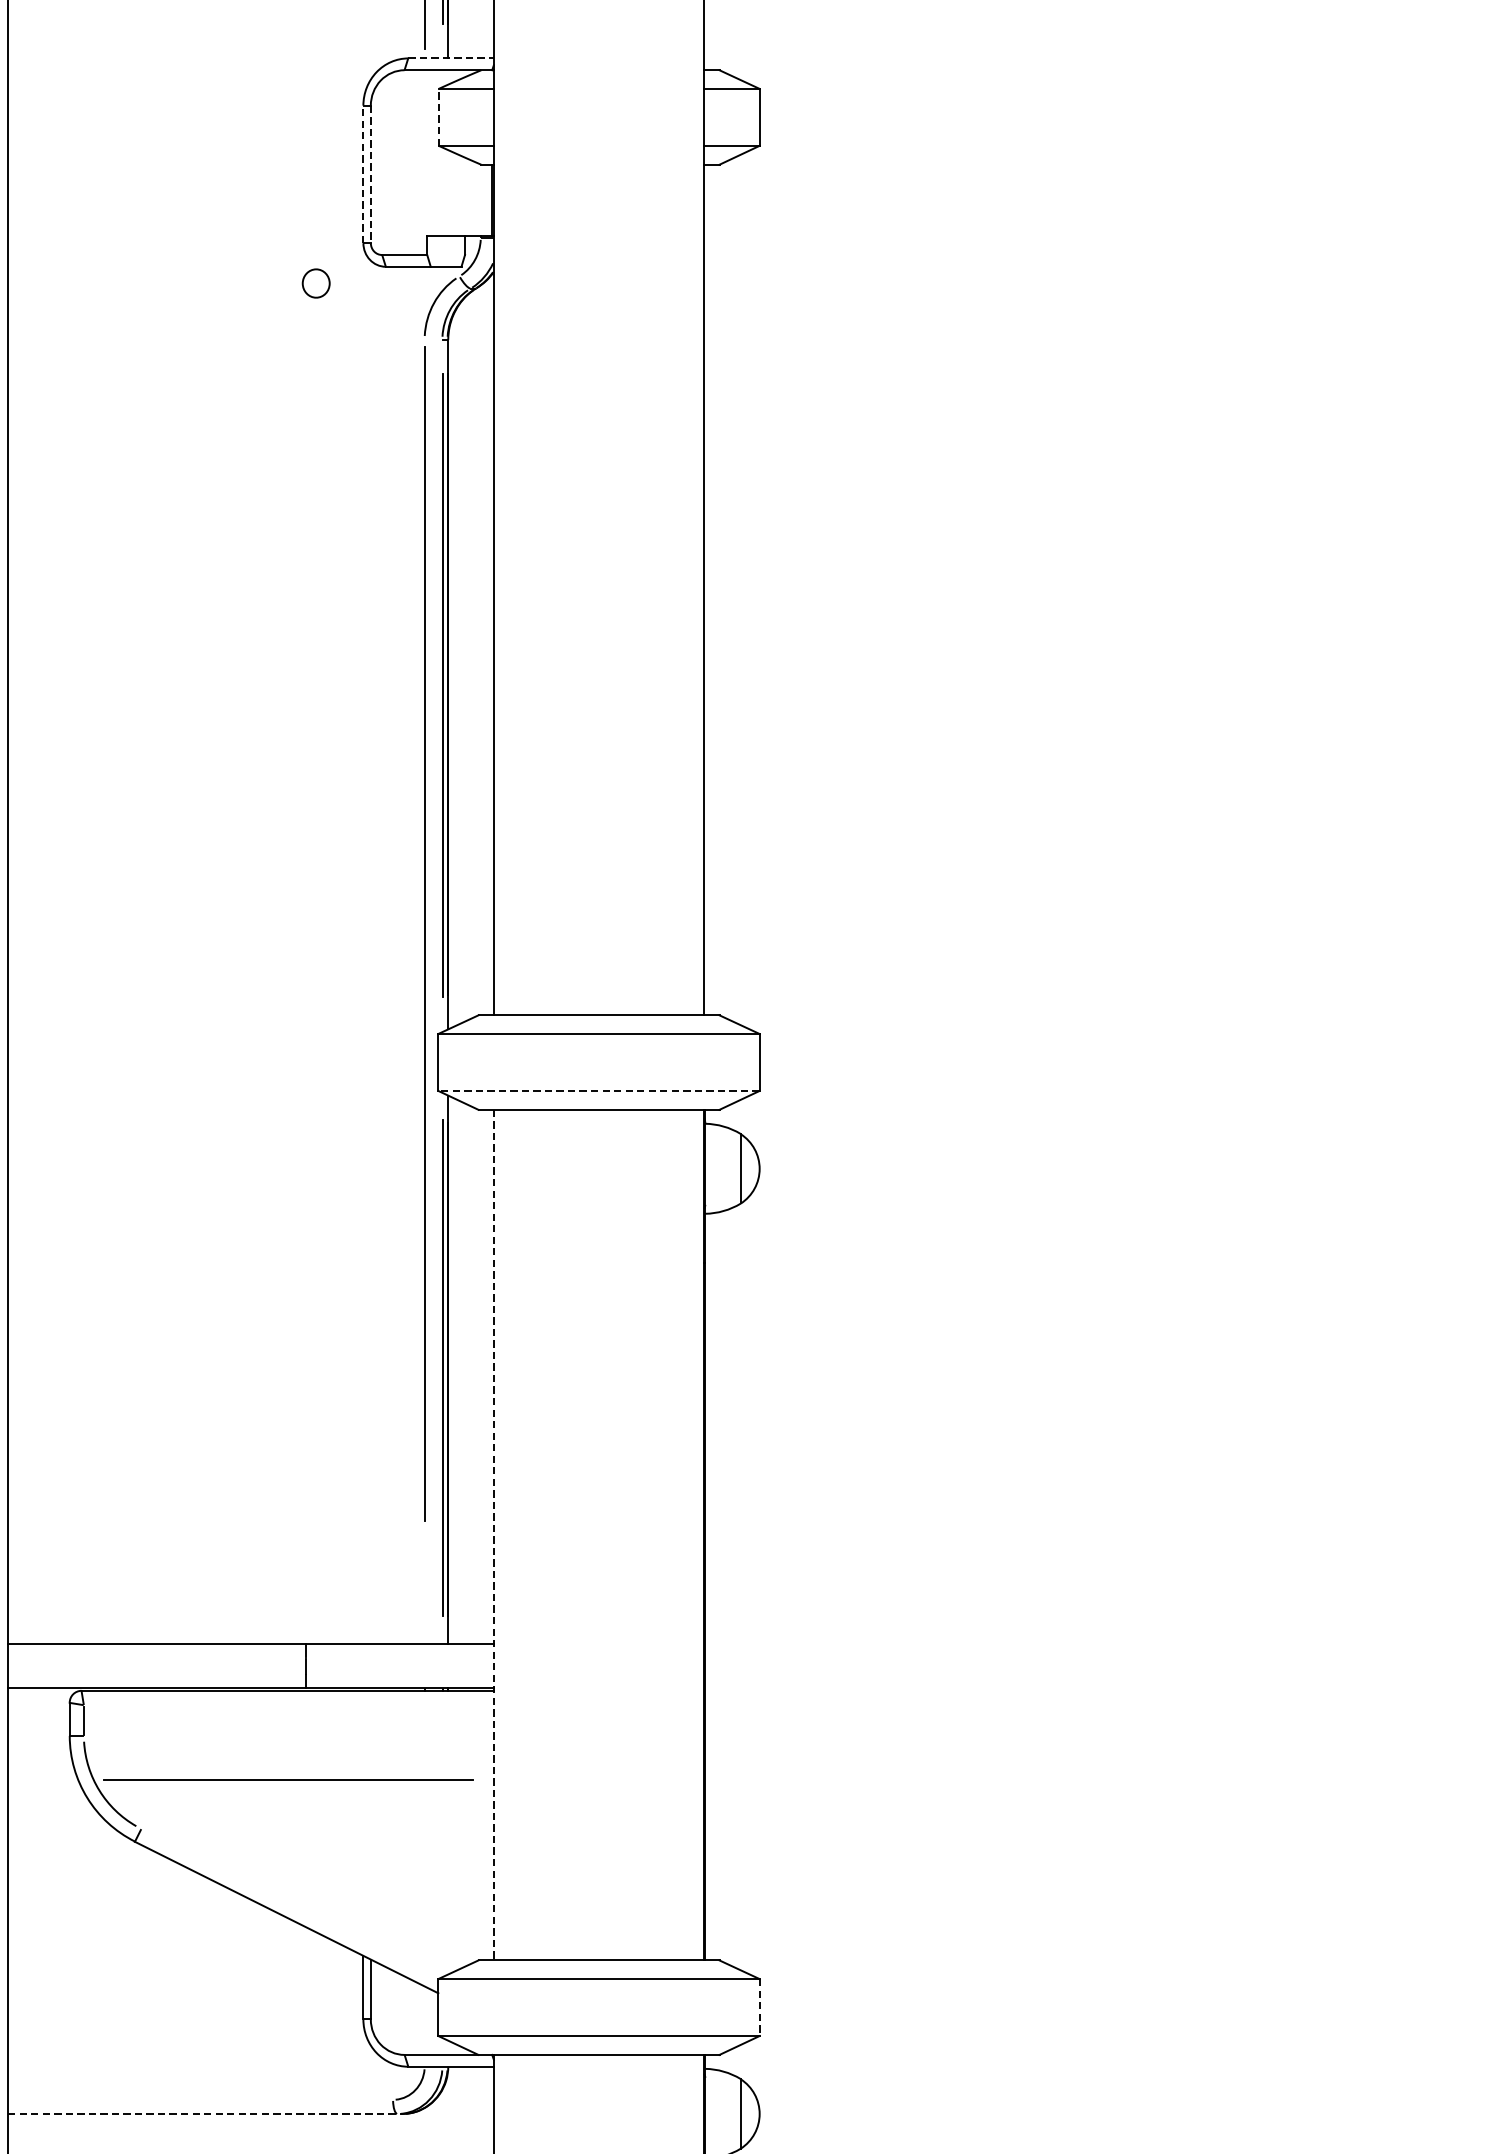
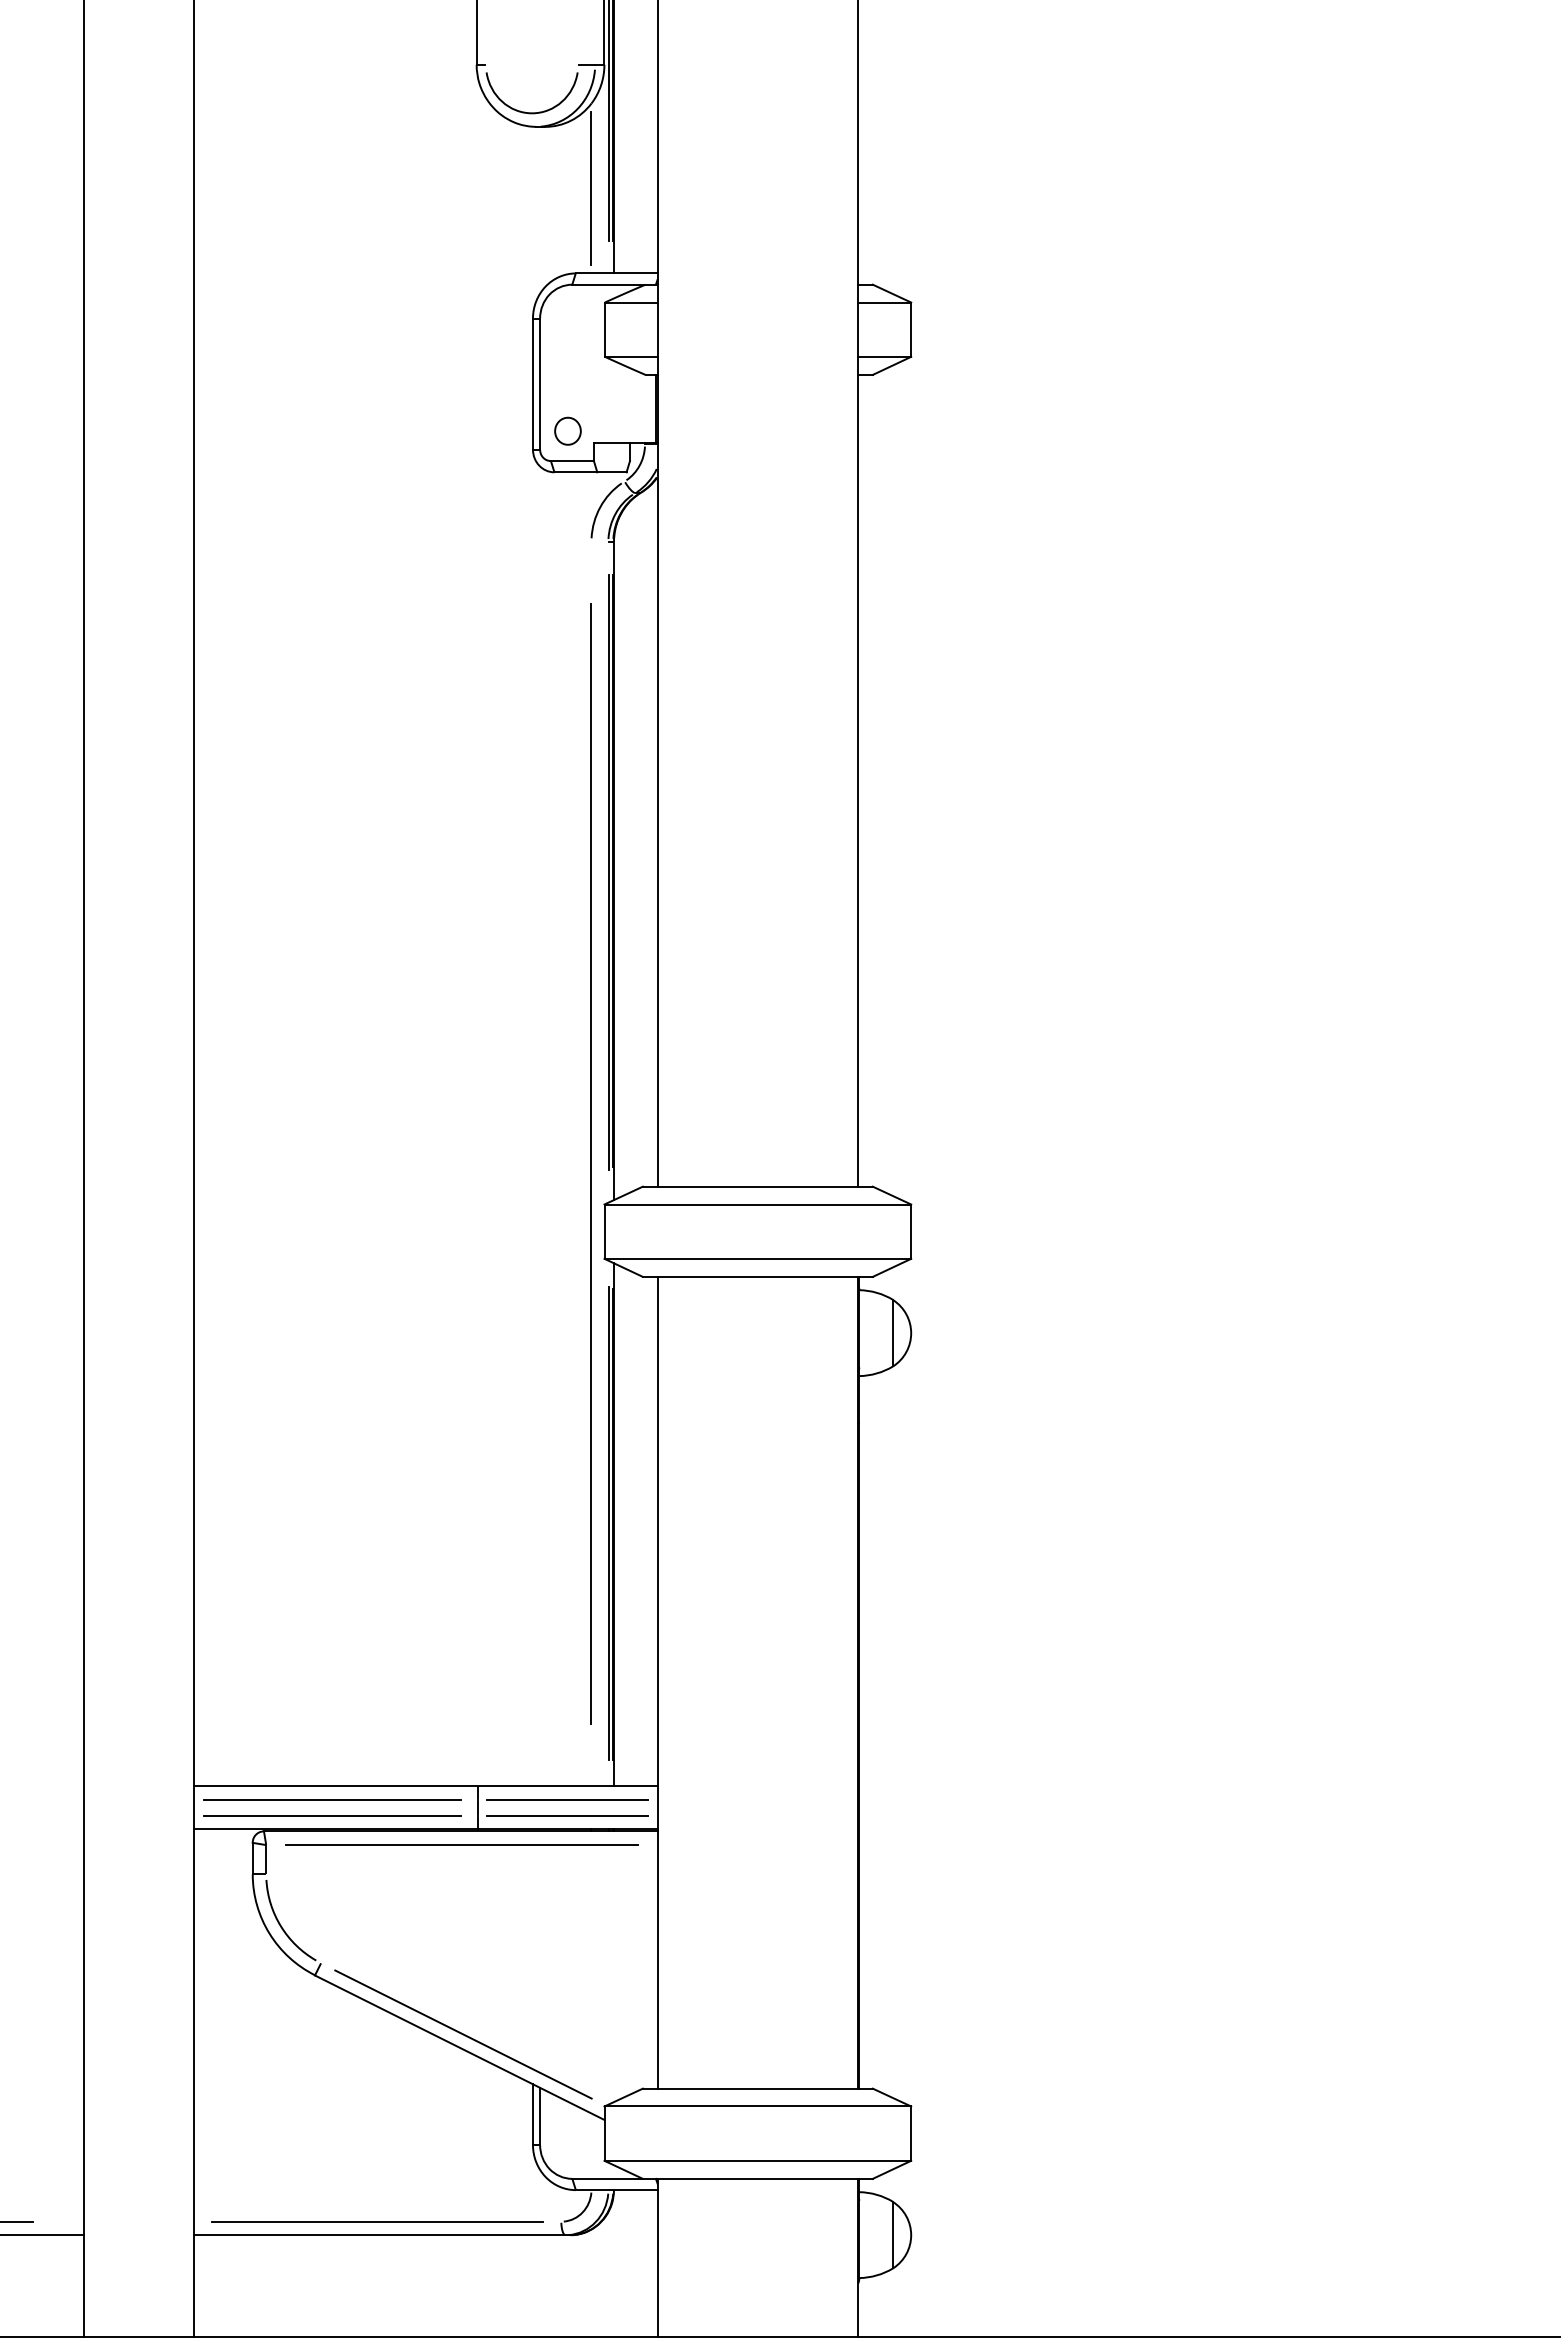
line: (450, 58) -> (616, 273), dashed -> solid
line: (438, 117) -> (604, 329), dashed -> solid
line: (363, 174) -> (533, 384), dashed -> solid
line: (371, 174) -> (540, 384), dashed -> solid
part: (315, 282) -> (567, 430), moved
line: (423, 933) -> (590, 1163), moved
line: (598, 1090) -> (757, 1258), dashed -> solid
line: (493, 1534) -> (657, 1682), dashed -> solid
line: (153, 1657) -> (332, 1799), added
line: (399, 1657) -> (567, 1799), added
line: (153, 1674) -> (332, 1815), added
line: (399, 1674) -> (567, 1815), added
line: (288, 1780) -> (461, 1844), moved
line: (290, 1903) -> (463, 2034), added
line: (759, 2008) -> (911, 2134), dashed -> solid
line: (200, 2099) -> (377, 2221), added
line: (205, 2114) -> (382, 2235), dashed -> solid

